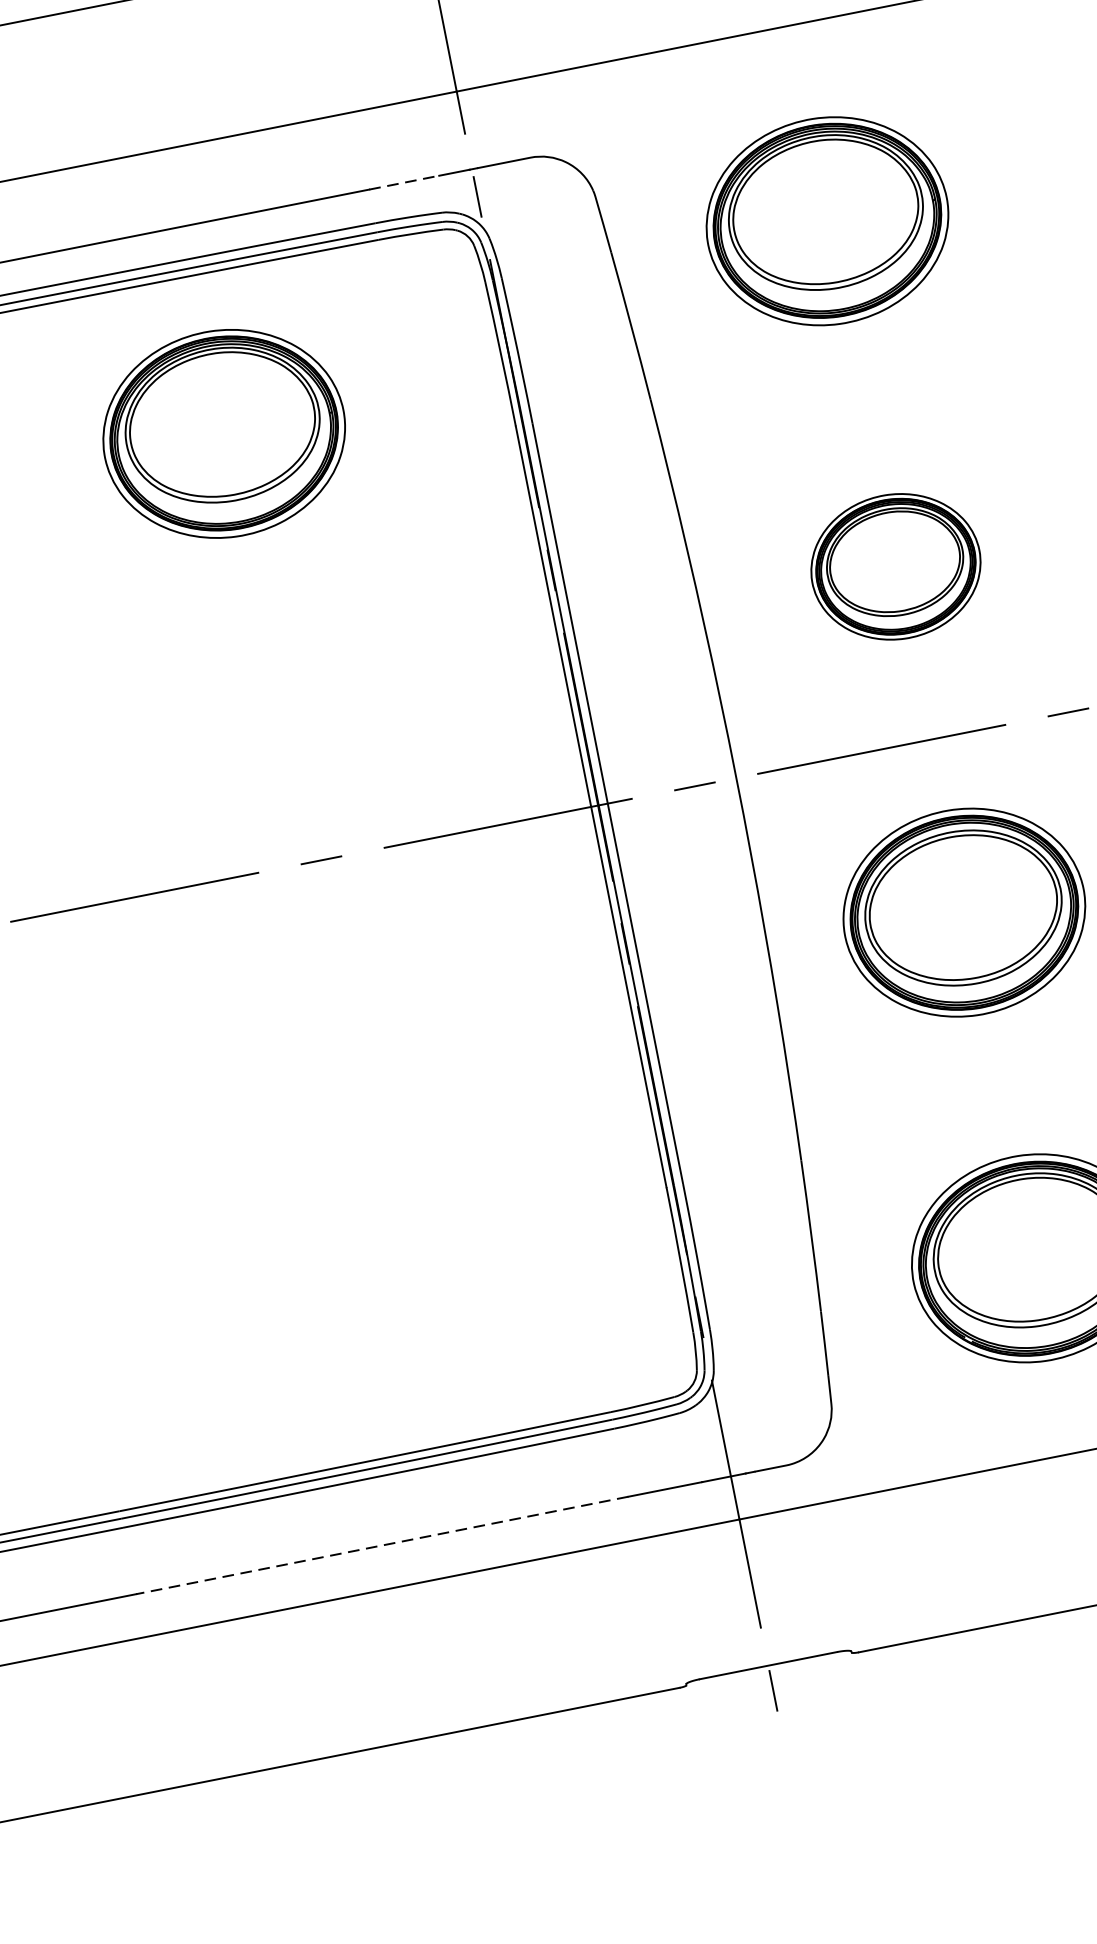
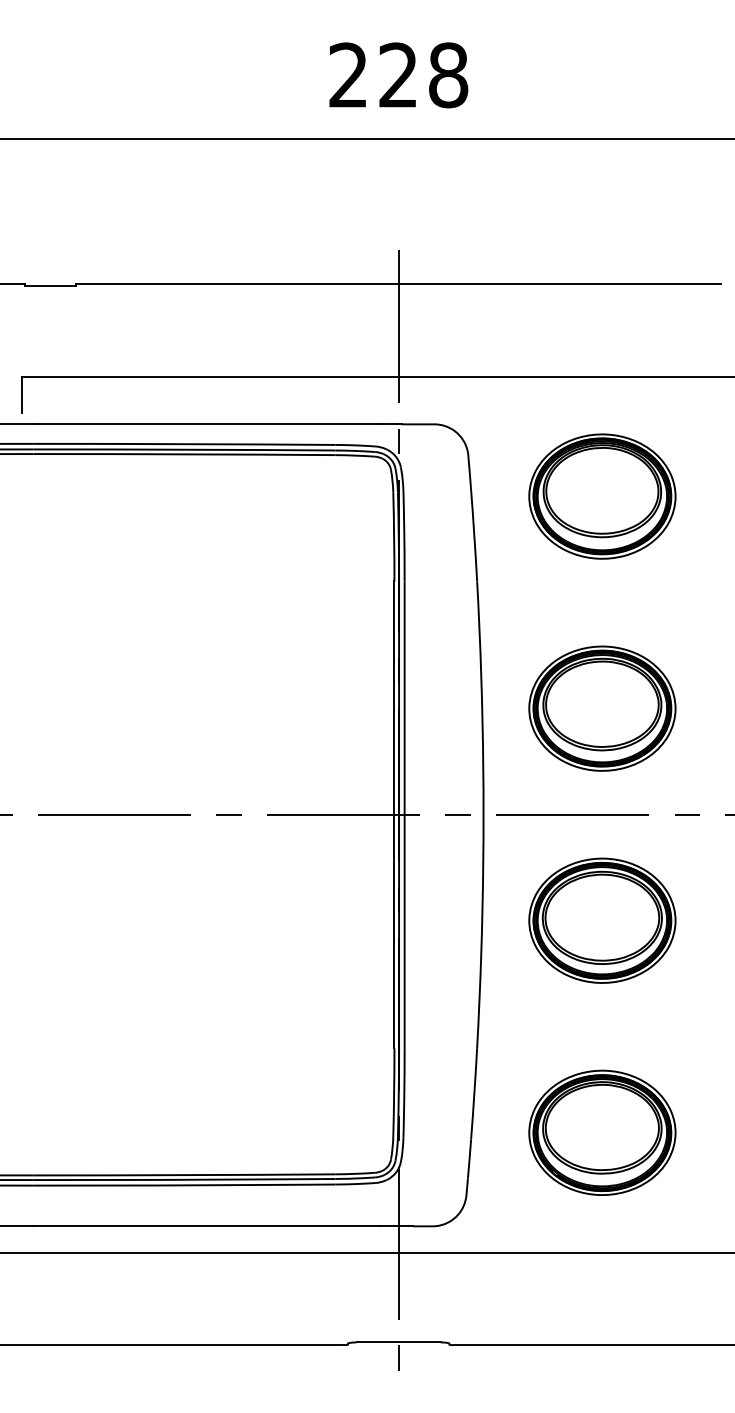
line: (405, 182) -> (357, 424), dashed -> solid
part: (224, 433) -> (221, 551), removed
part: (896, 566) -> (602, 708), size x1.43
line: (381, 1545) -> (184, 1226), dashed -> solid

